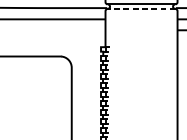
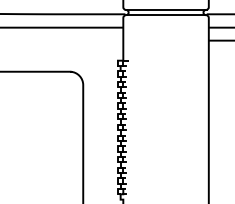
line: (141, 9) -> (166, 15), dashed -> solid

